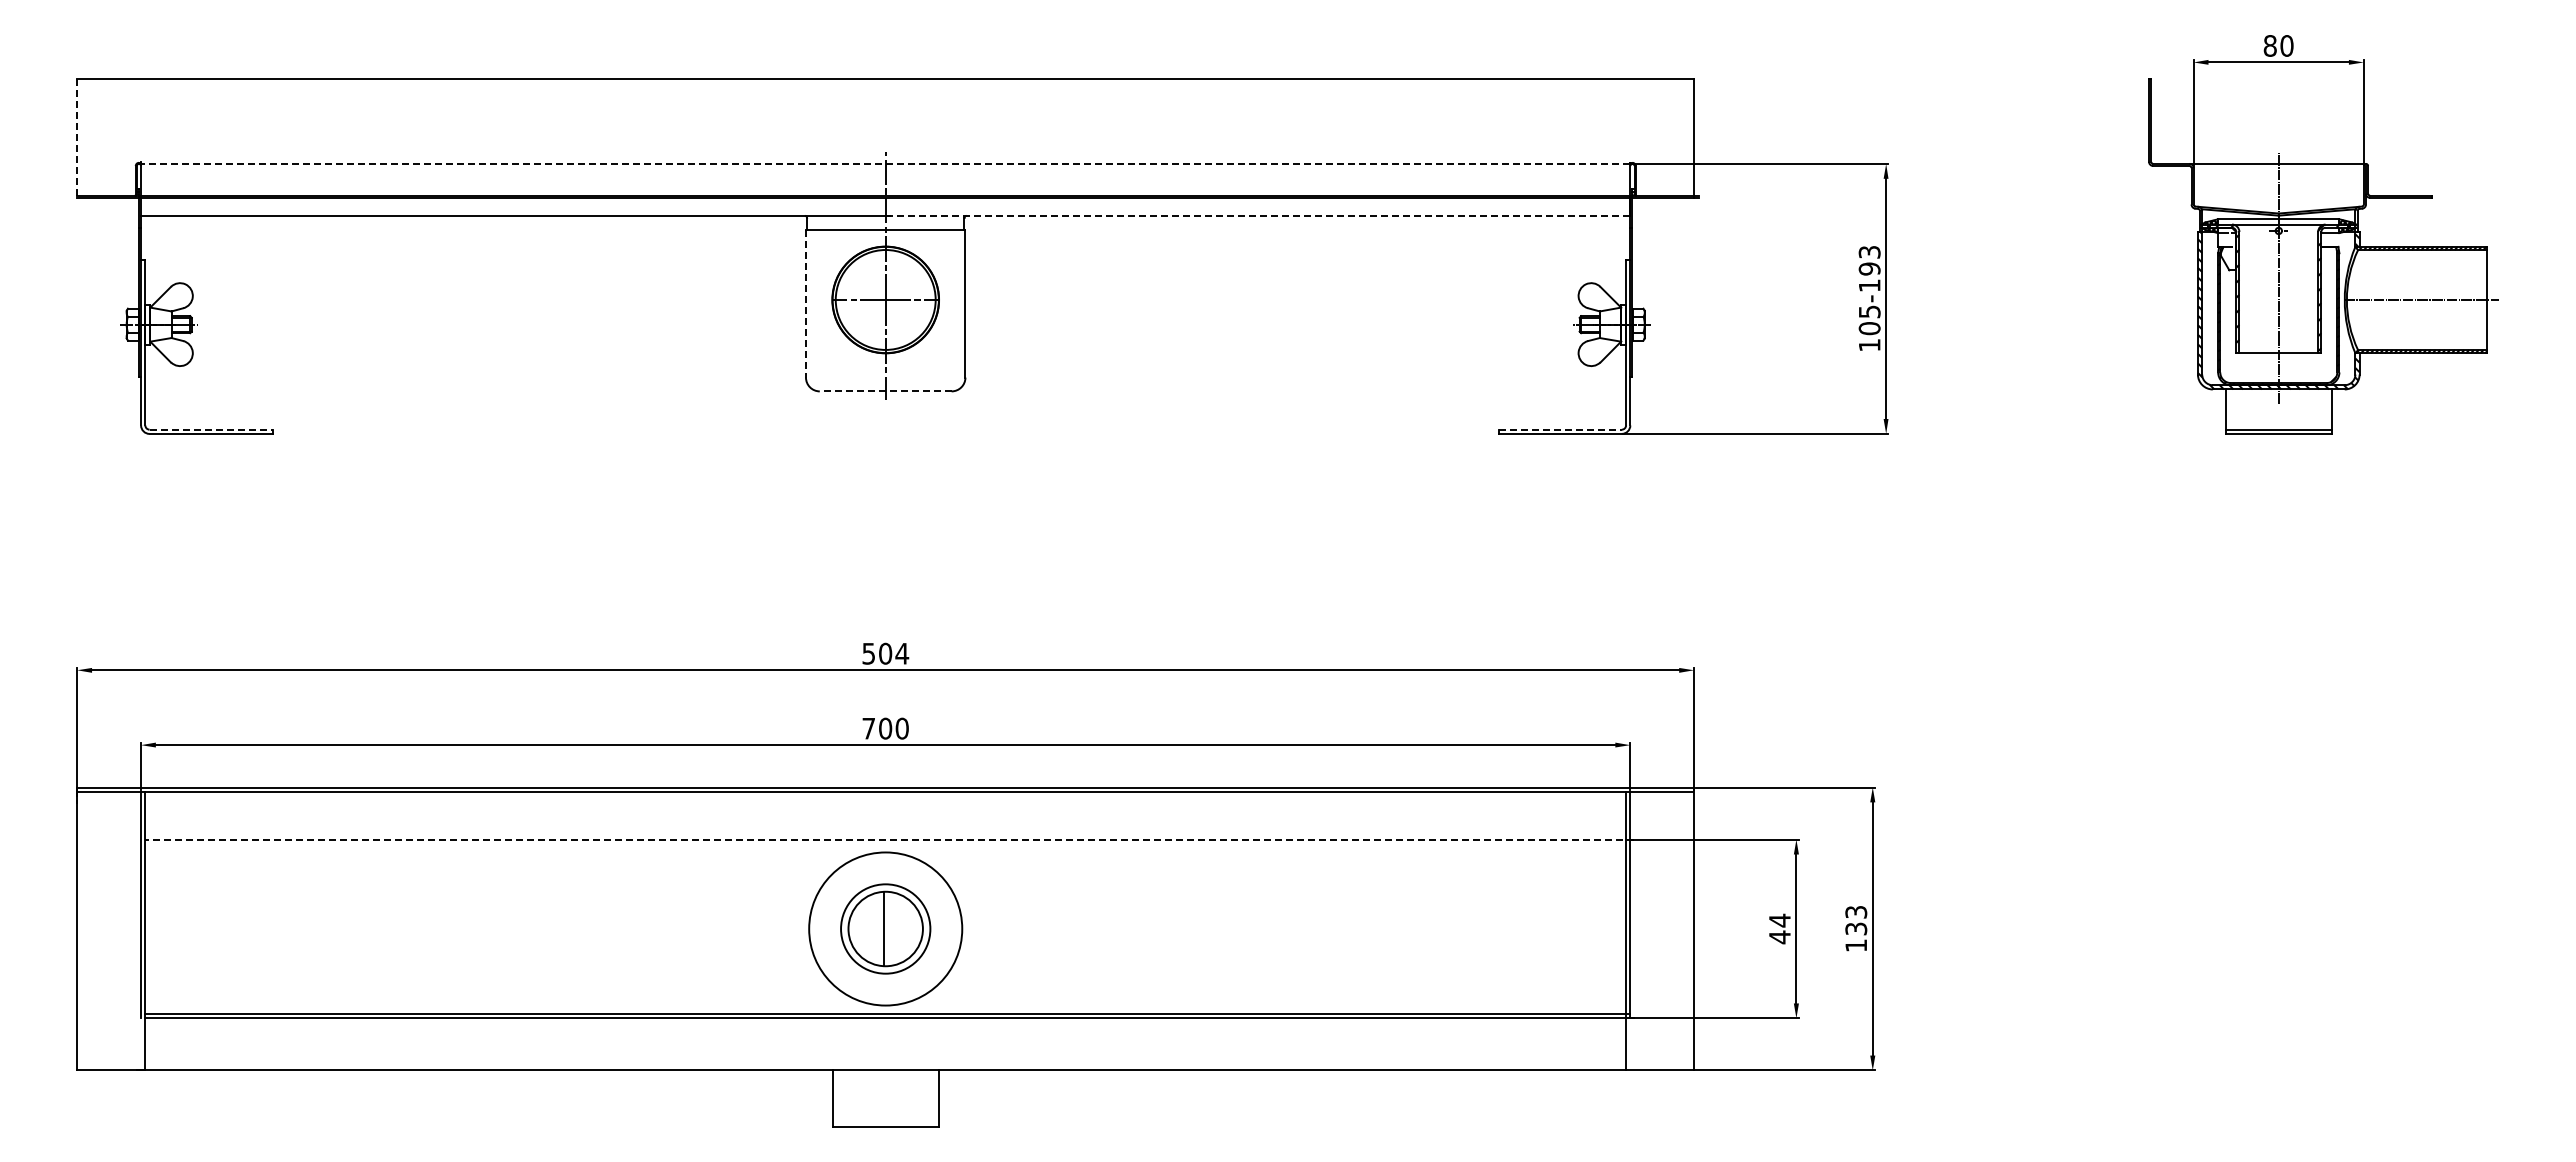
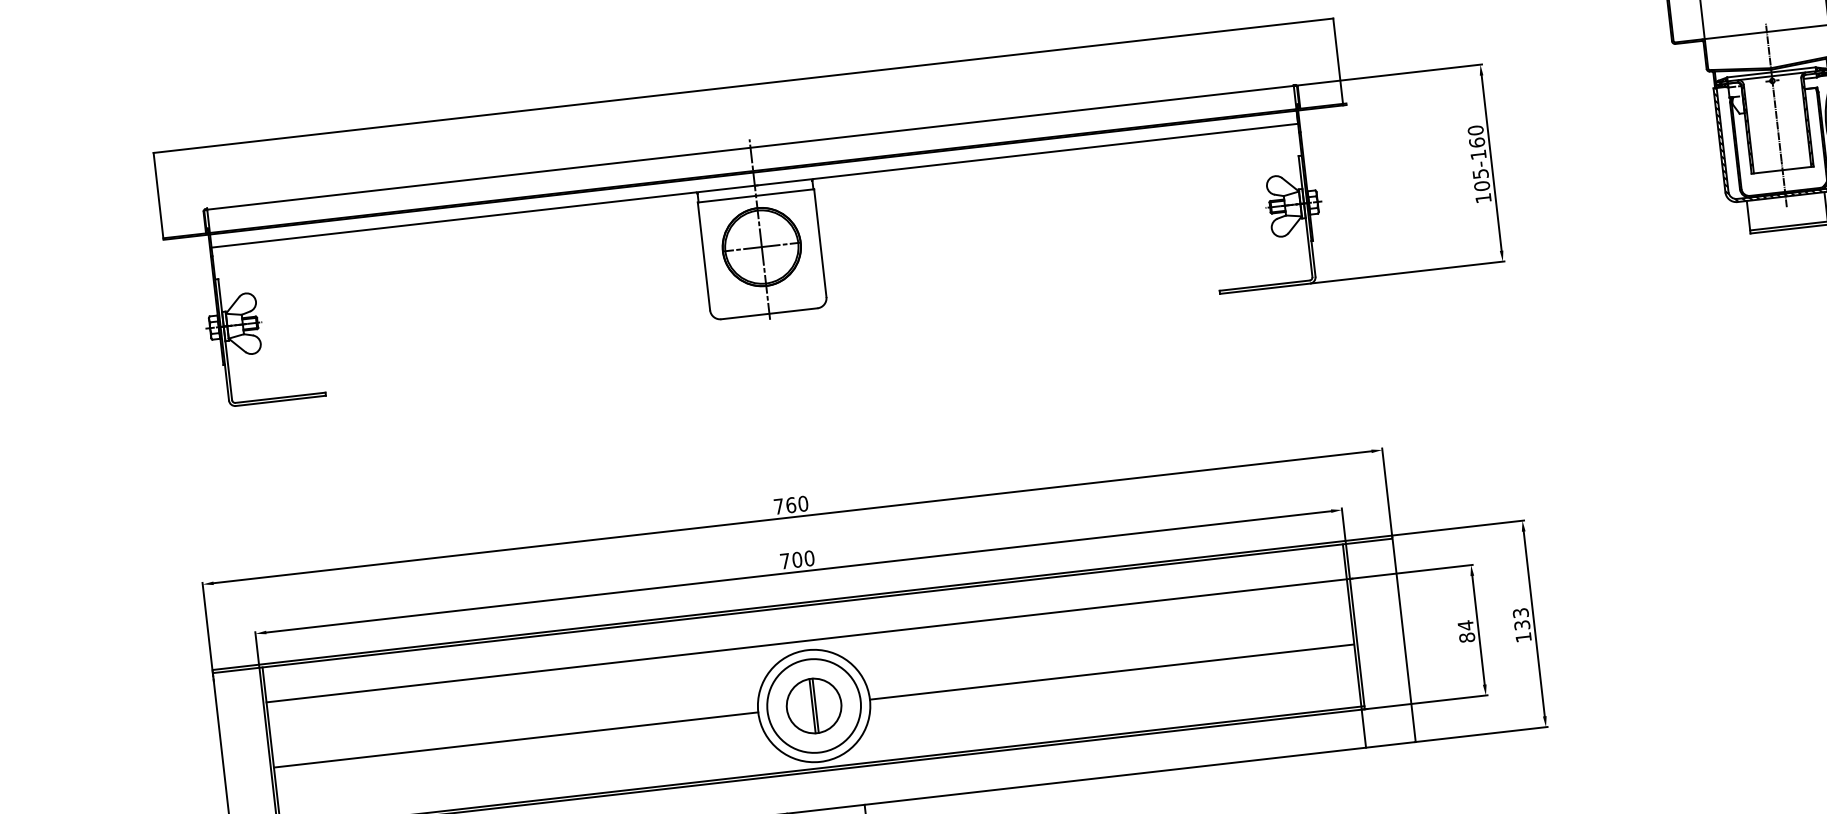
line: (77, 136) -> (158, 195), dashed -> solid
line: (885, 163) -> (750, 147), dashed -> solid
line: (1258, 215) -> (1026, 154), dashed -> solid
text: (1869, 260) -> (1476, 136), 105-193 -> 105-160
line: (805, 303) -> (703, 256), dashed -> solid
line: (885, 391) -> (769, 313), dashed -> solid
line: (211, 429) -> (280, 397), dashed -> solid
line: (1560, 429) -> (1264, 285), dashed -> solid
text: (885, 653) -> (791, 505), 504 -> 760
line: (889, 839) -> (809, 640), dashed -> solid
circle: (885, 928) -> (813, 705), size x1.43
line: (887, 928) -> (815, 705), added
line: (477, 929) -> (516, 740), added
line: (1293, 929) -> (1111, 672), added
text: (1779, 937) -> (1466, 637), 44 -> 84

